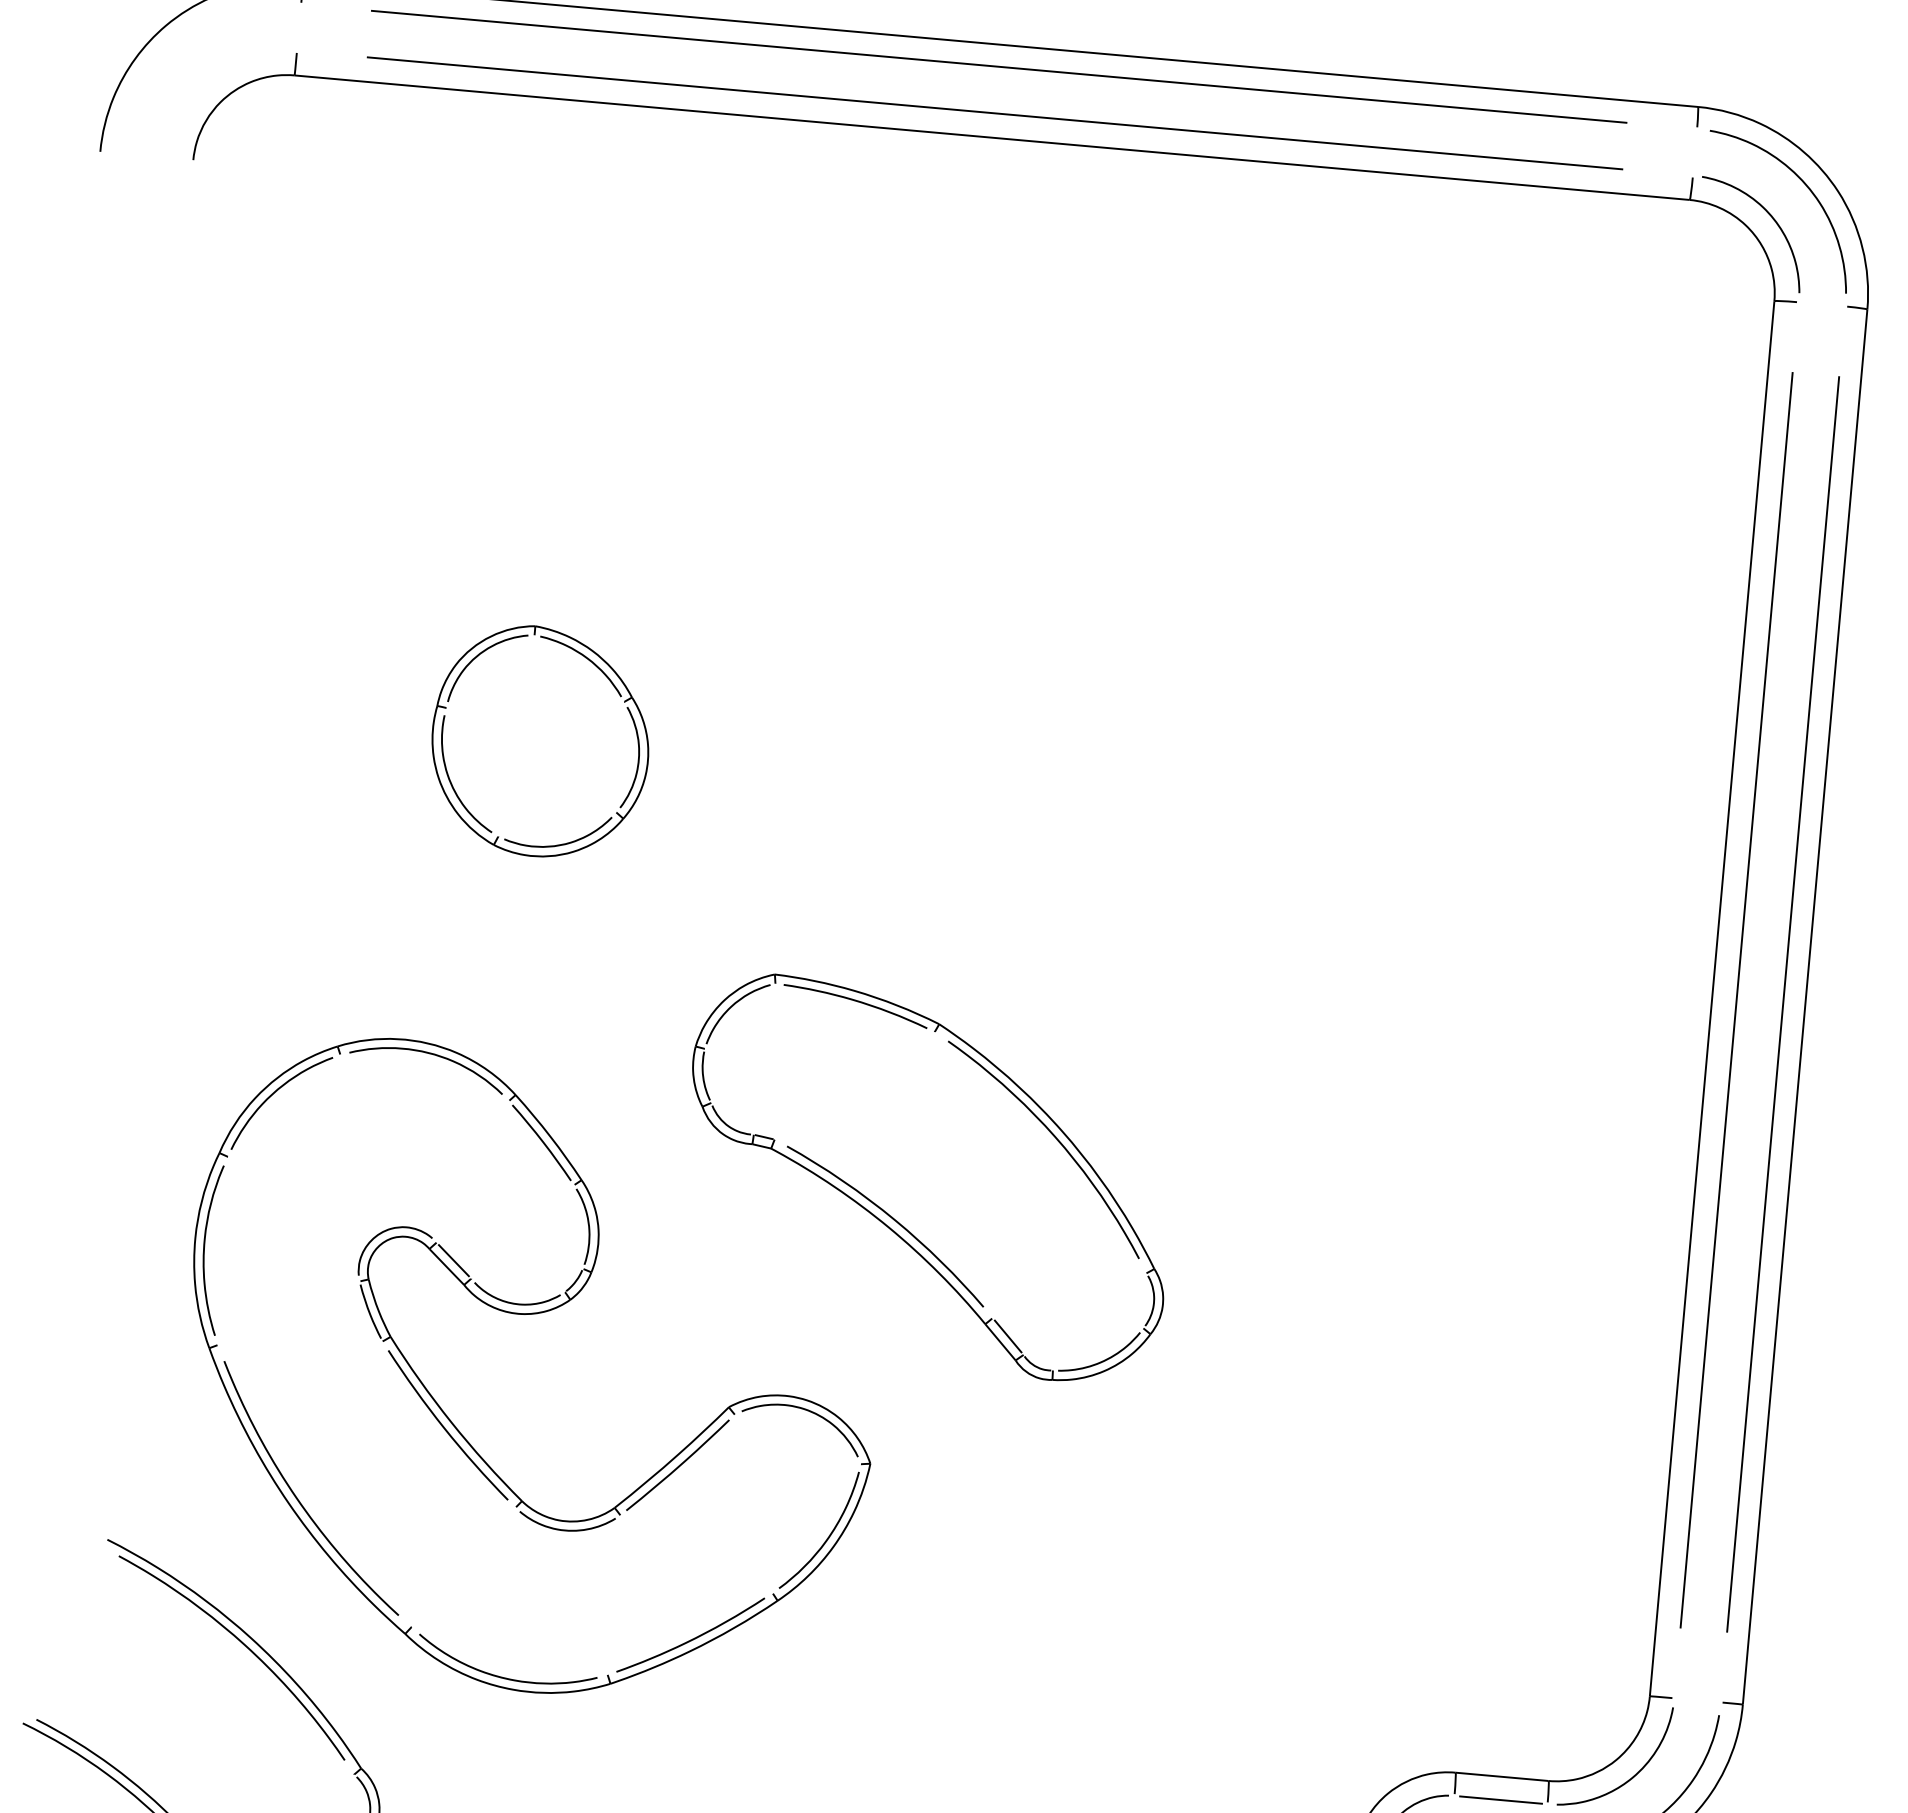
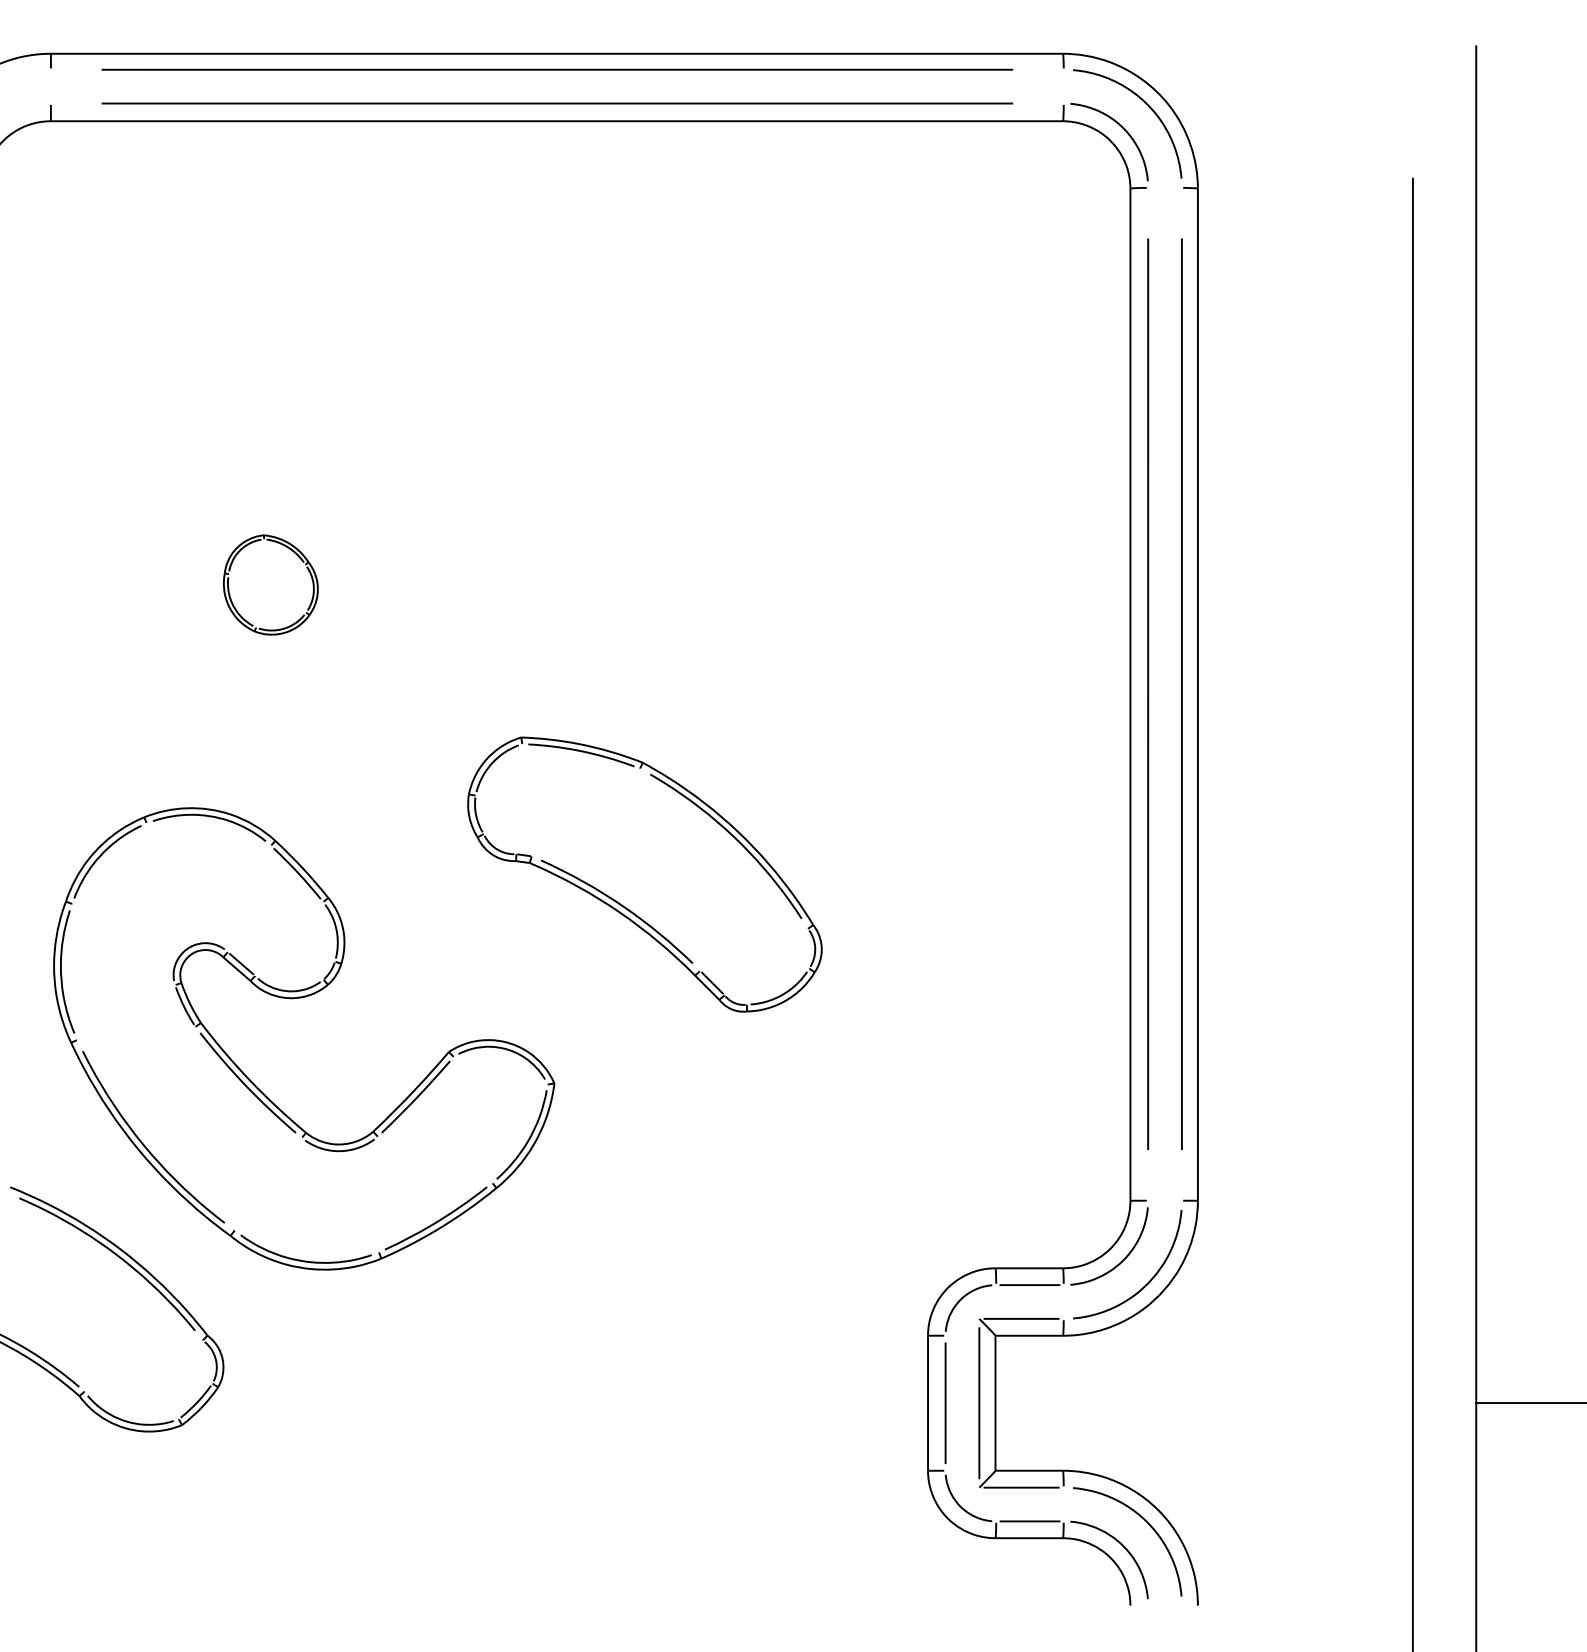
part: (540, 740) -> (270, 584), size x0.6
part: (927, 1178) -> (644, 874), moved

